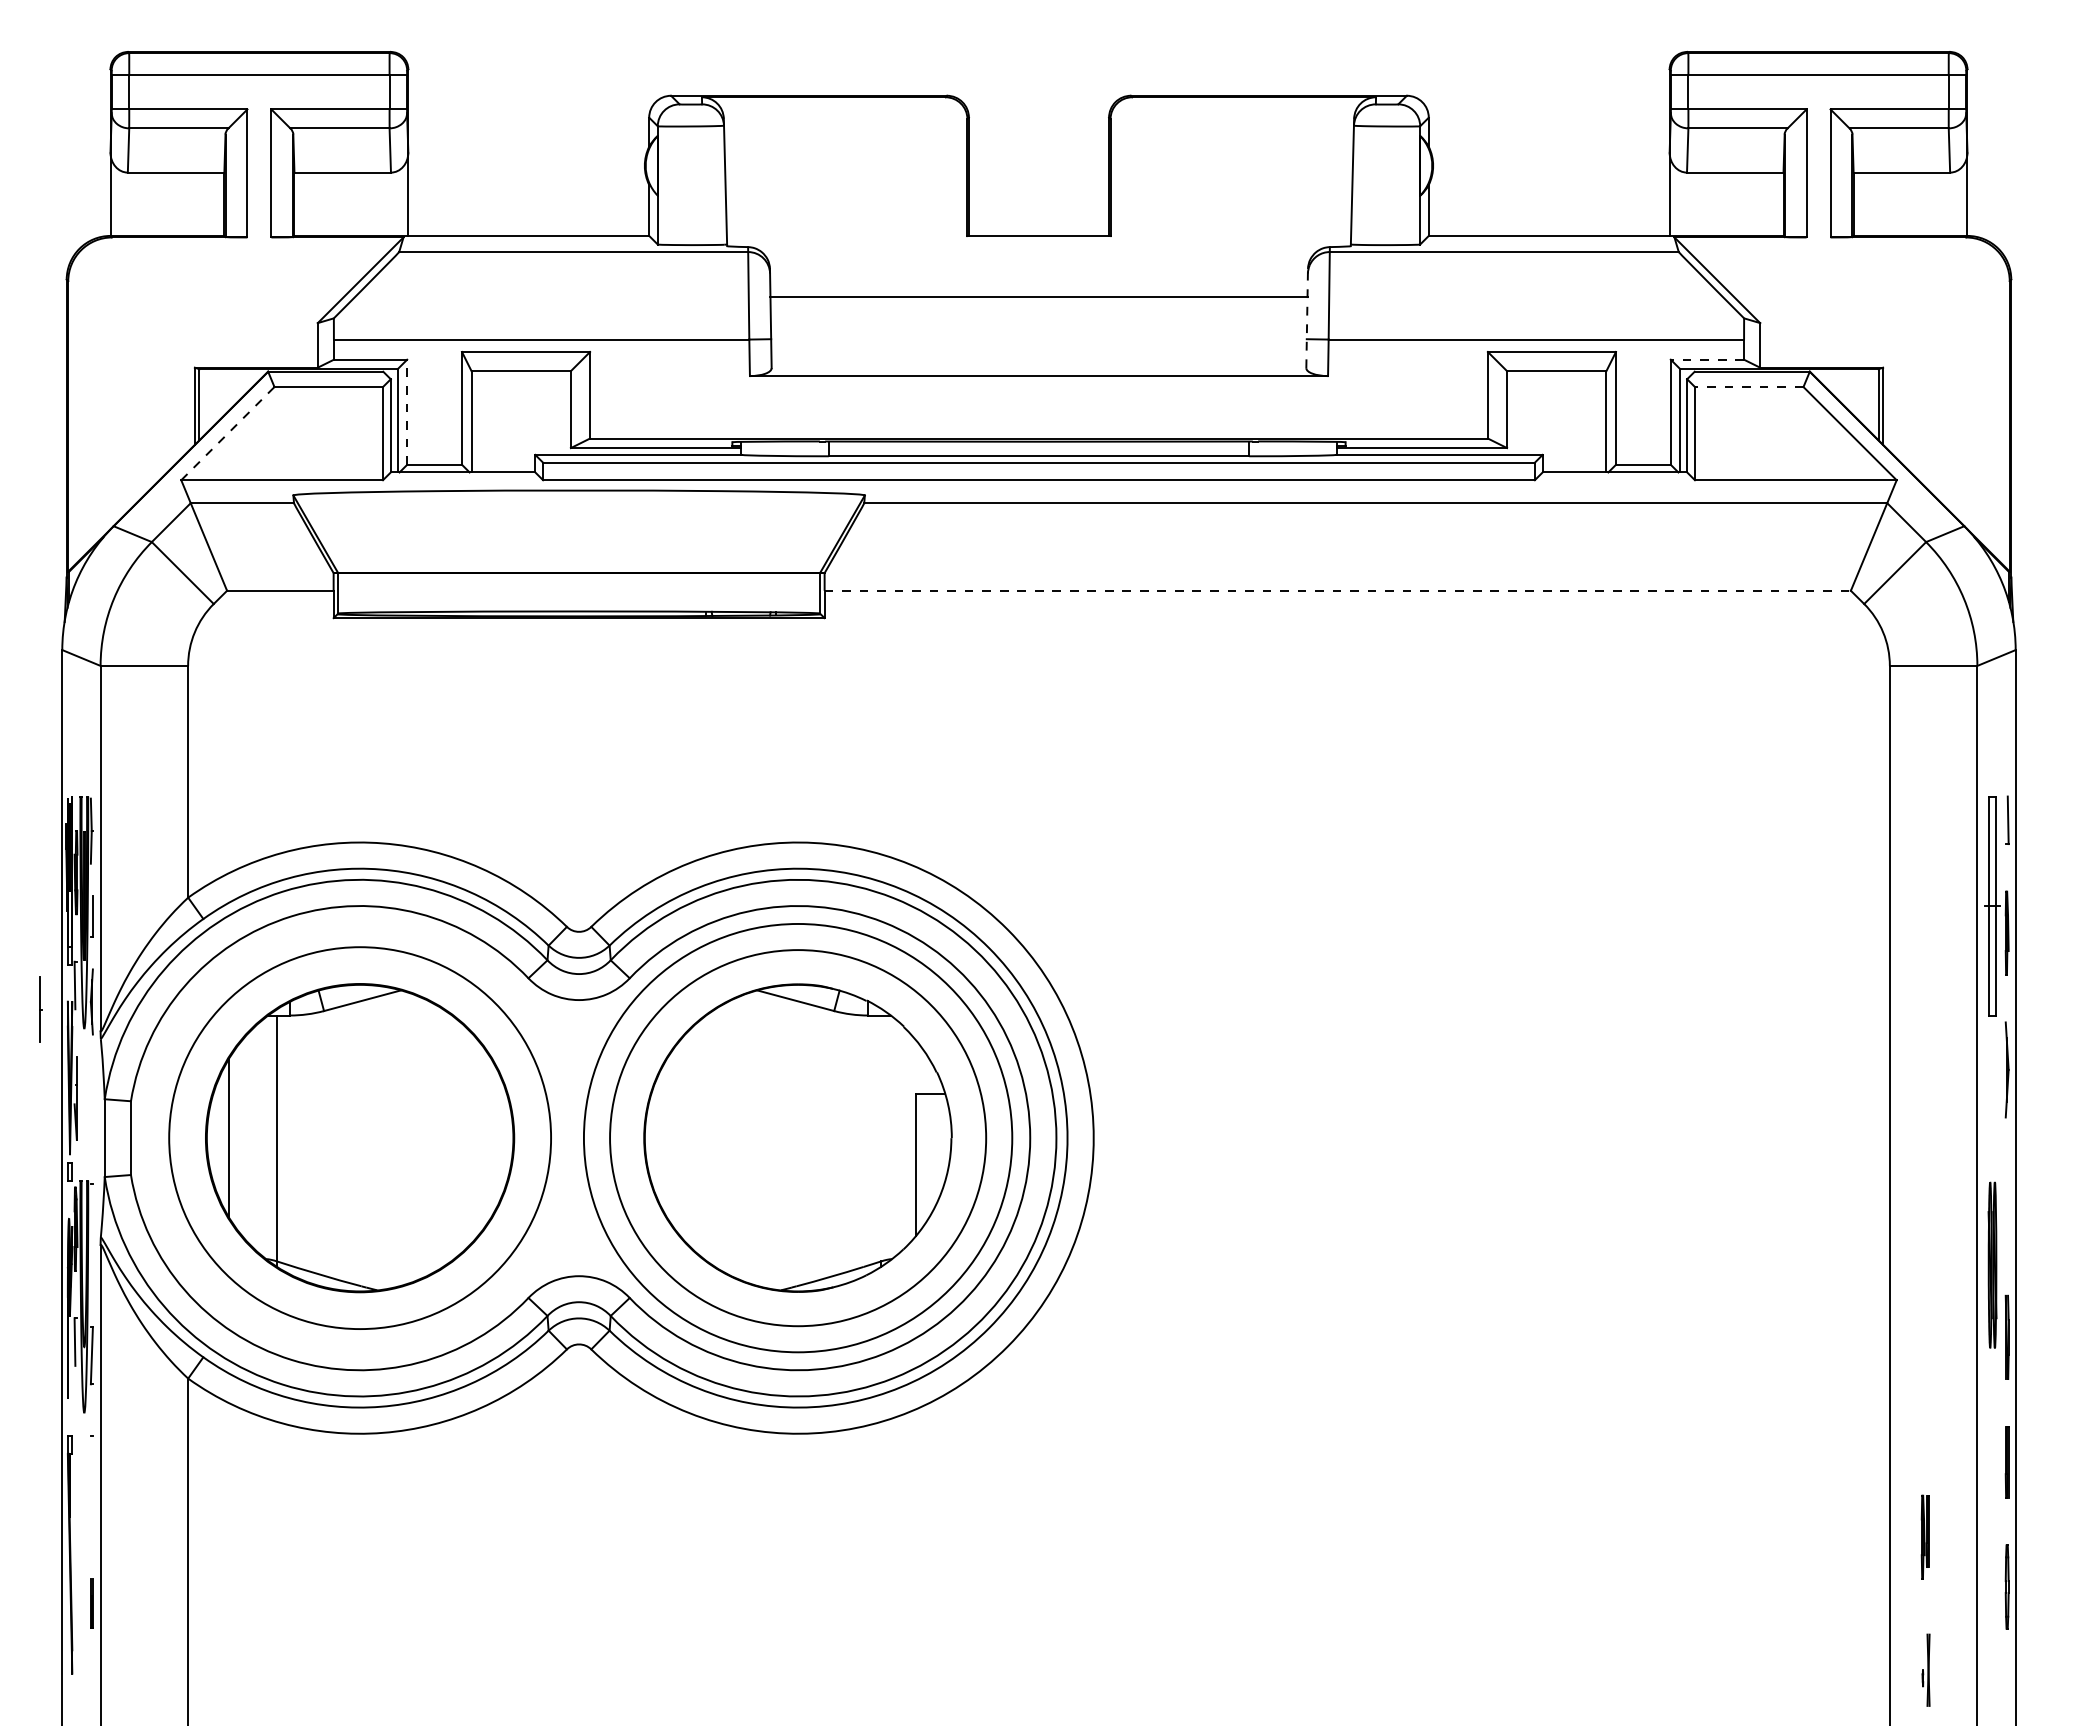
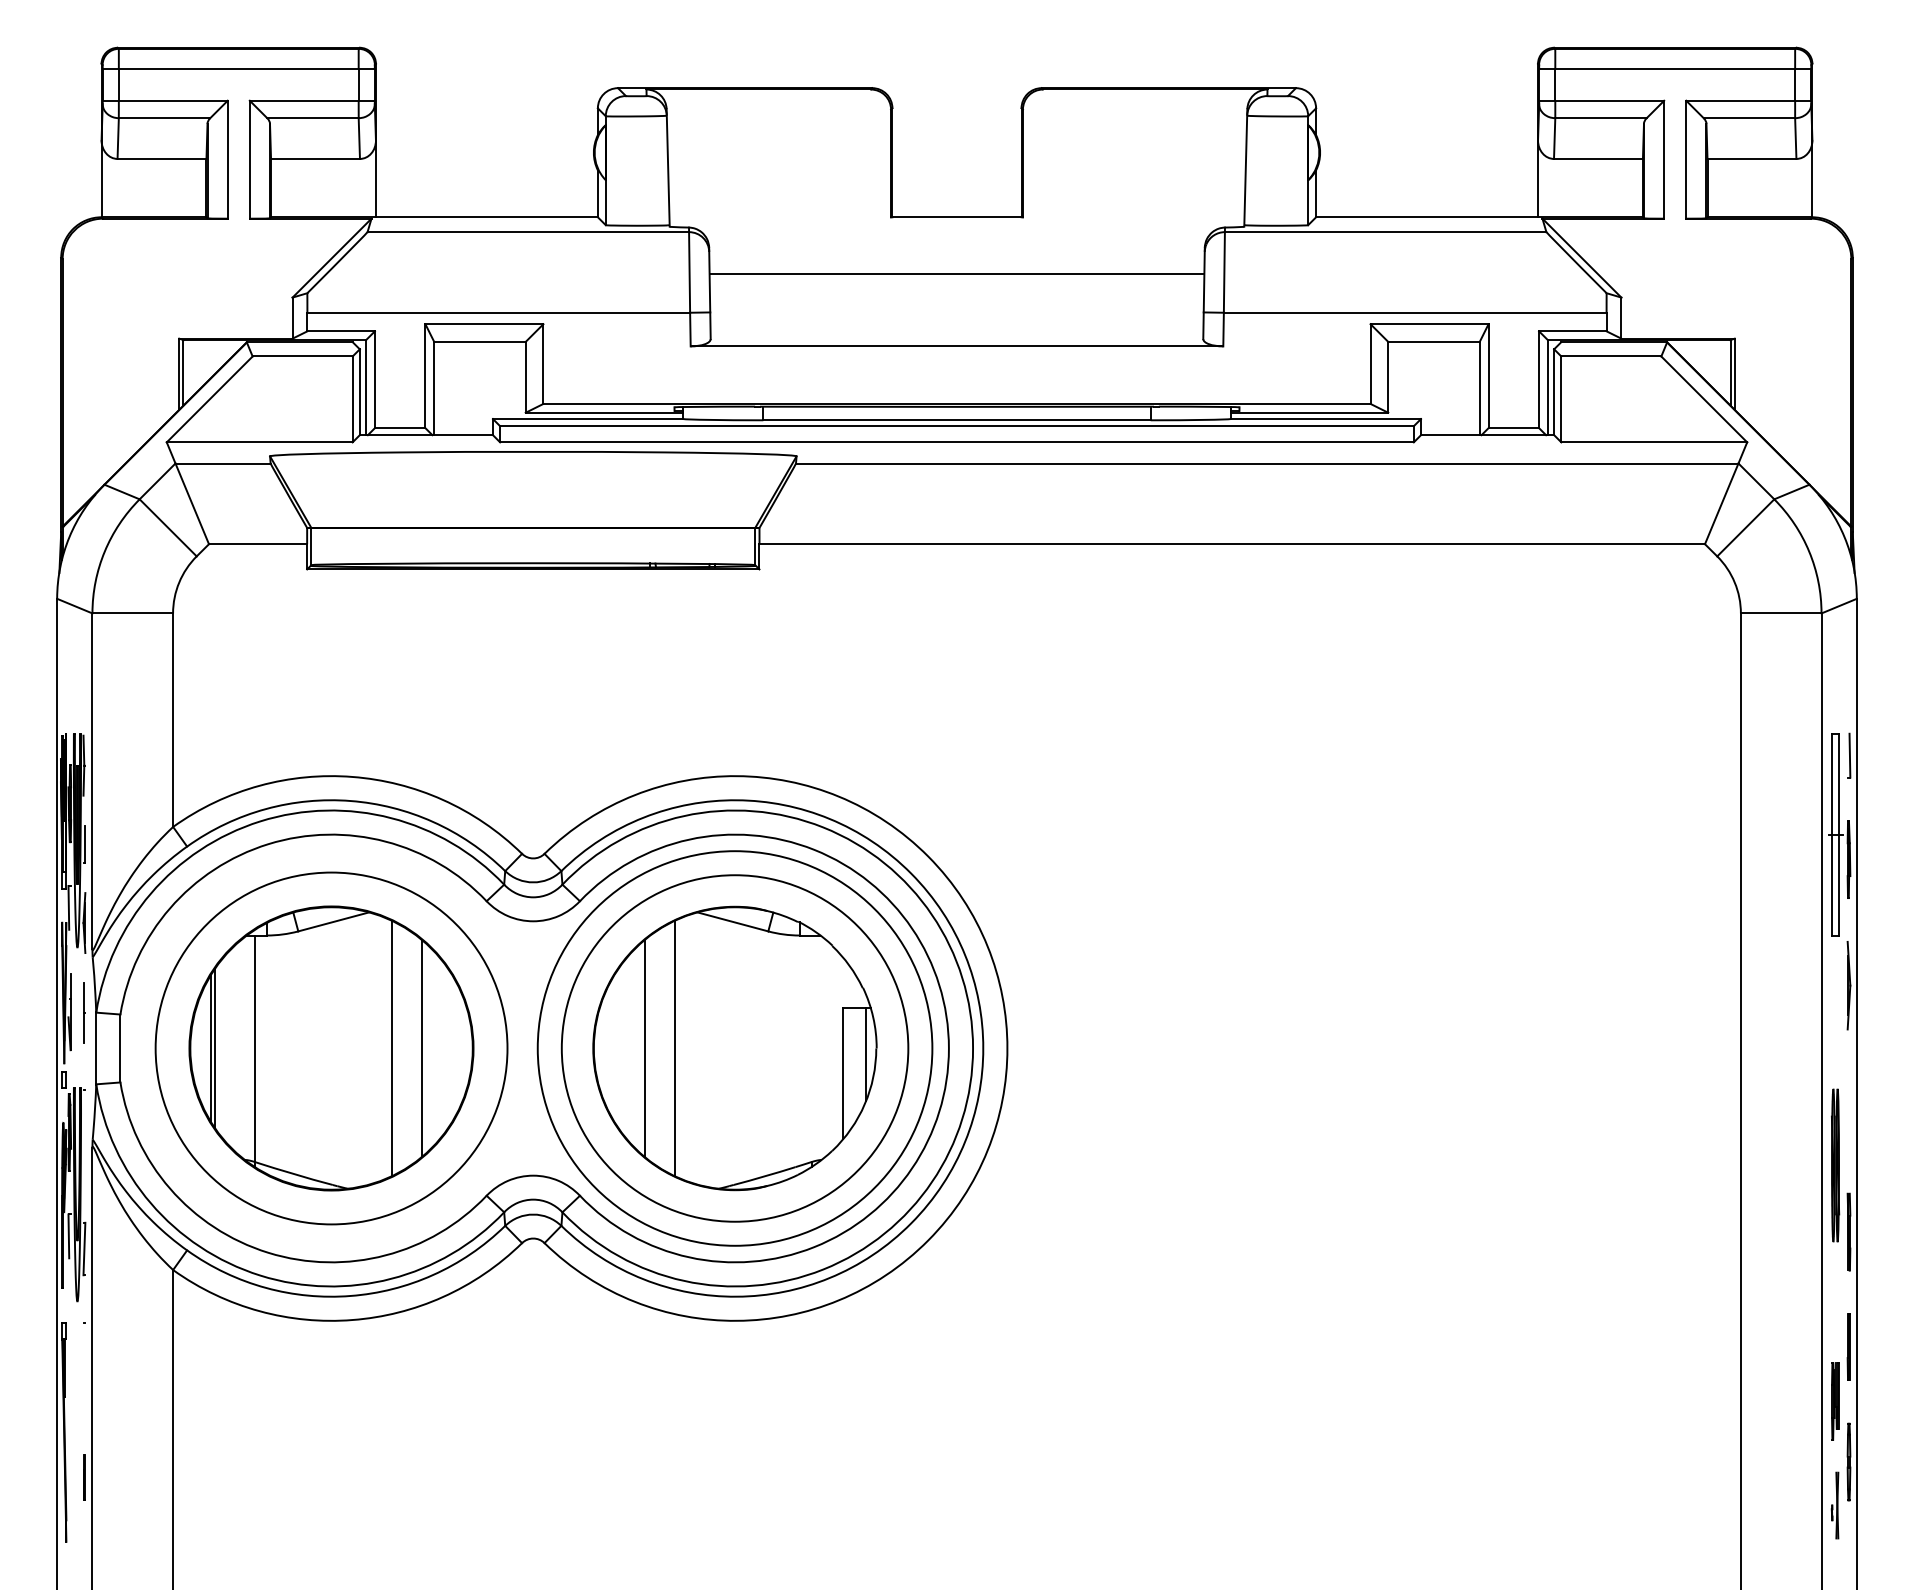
line: (1307, 318) -> (1204, 293), dashed -> solid
line: (1707, 359) -> (1572, 331), dashed -> solid
line: (1748, 387) -> (1610, 356), dashed -> solid
line: (407, 412) -> (375, 379), dashed -> solid
line: (227, 433) -> (209, 399), dashed -> solid
line: (1338, 590) -> (1232, 543), dashed -> solid
part: (40, 1009) -> (84, 1012), moved
line: (233, 1137) -> (214, 1047), added
line: (425, 1137) -> (391, 1047), added
line: (458, 1137) -> (422, 1047), added
line: (700, 1137) -> (645, 1047), added
line: (732, 1137) -> (674, 1047), added
line: (940, 1144) -> (866, 1054), added
part: (1924, 1536) -> (1834, 1400), moved
part: (1925, 1669) -> (1834, 1504), moved

